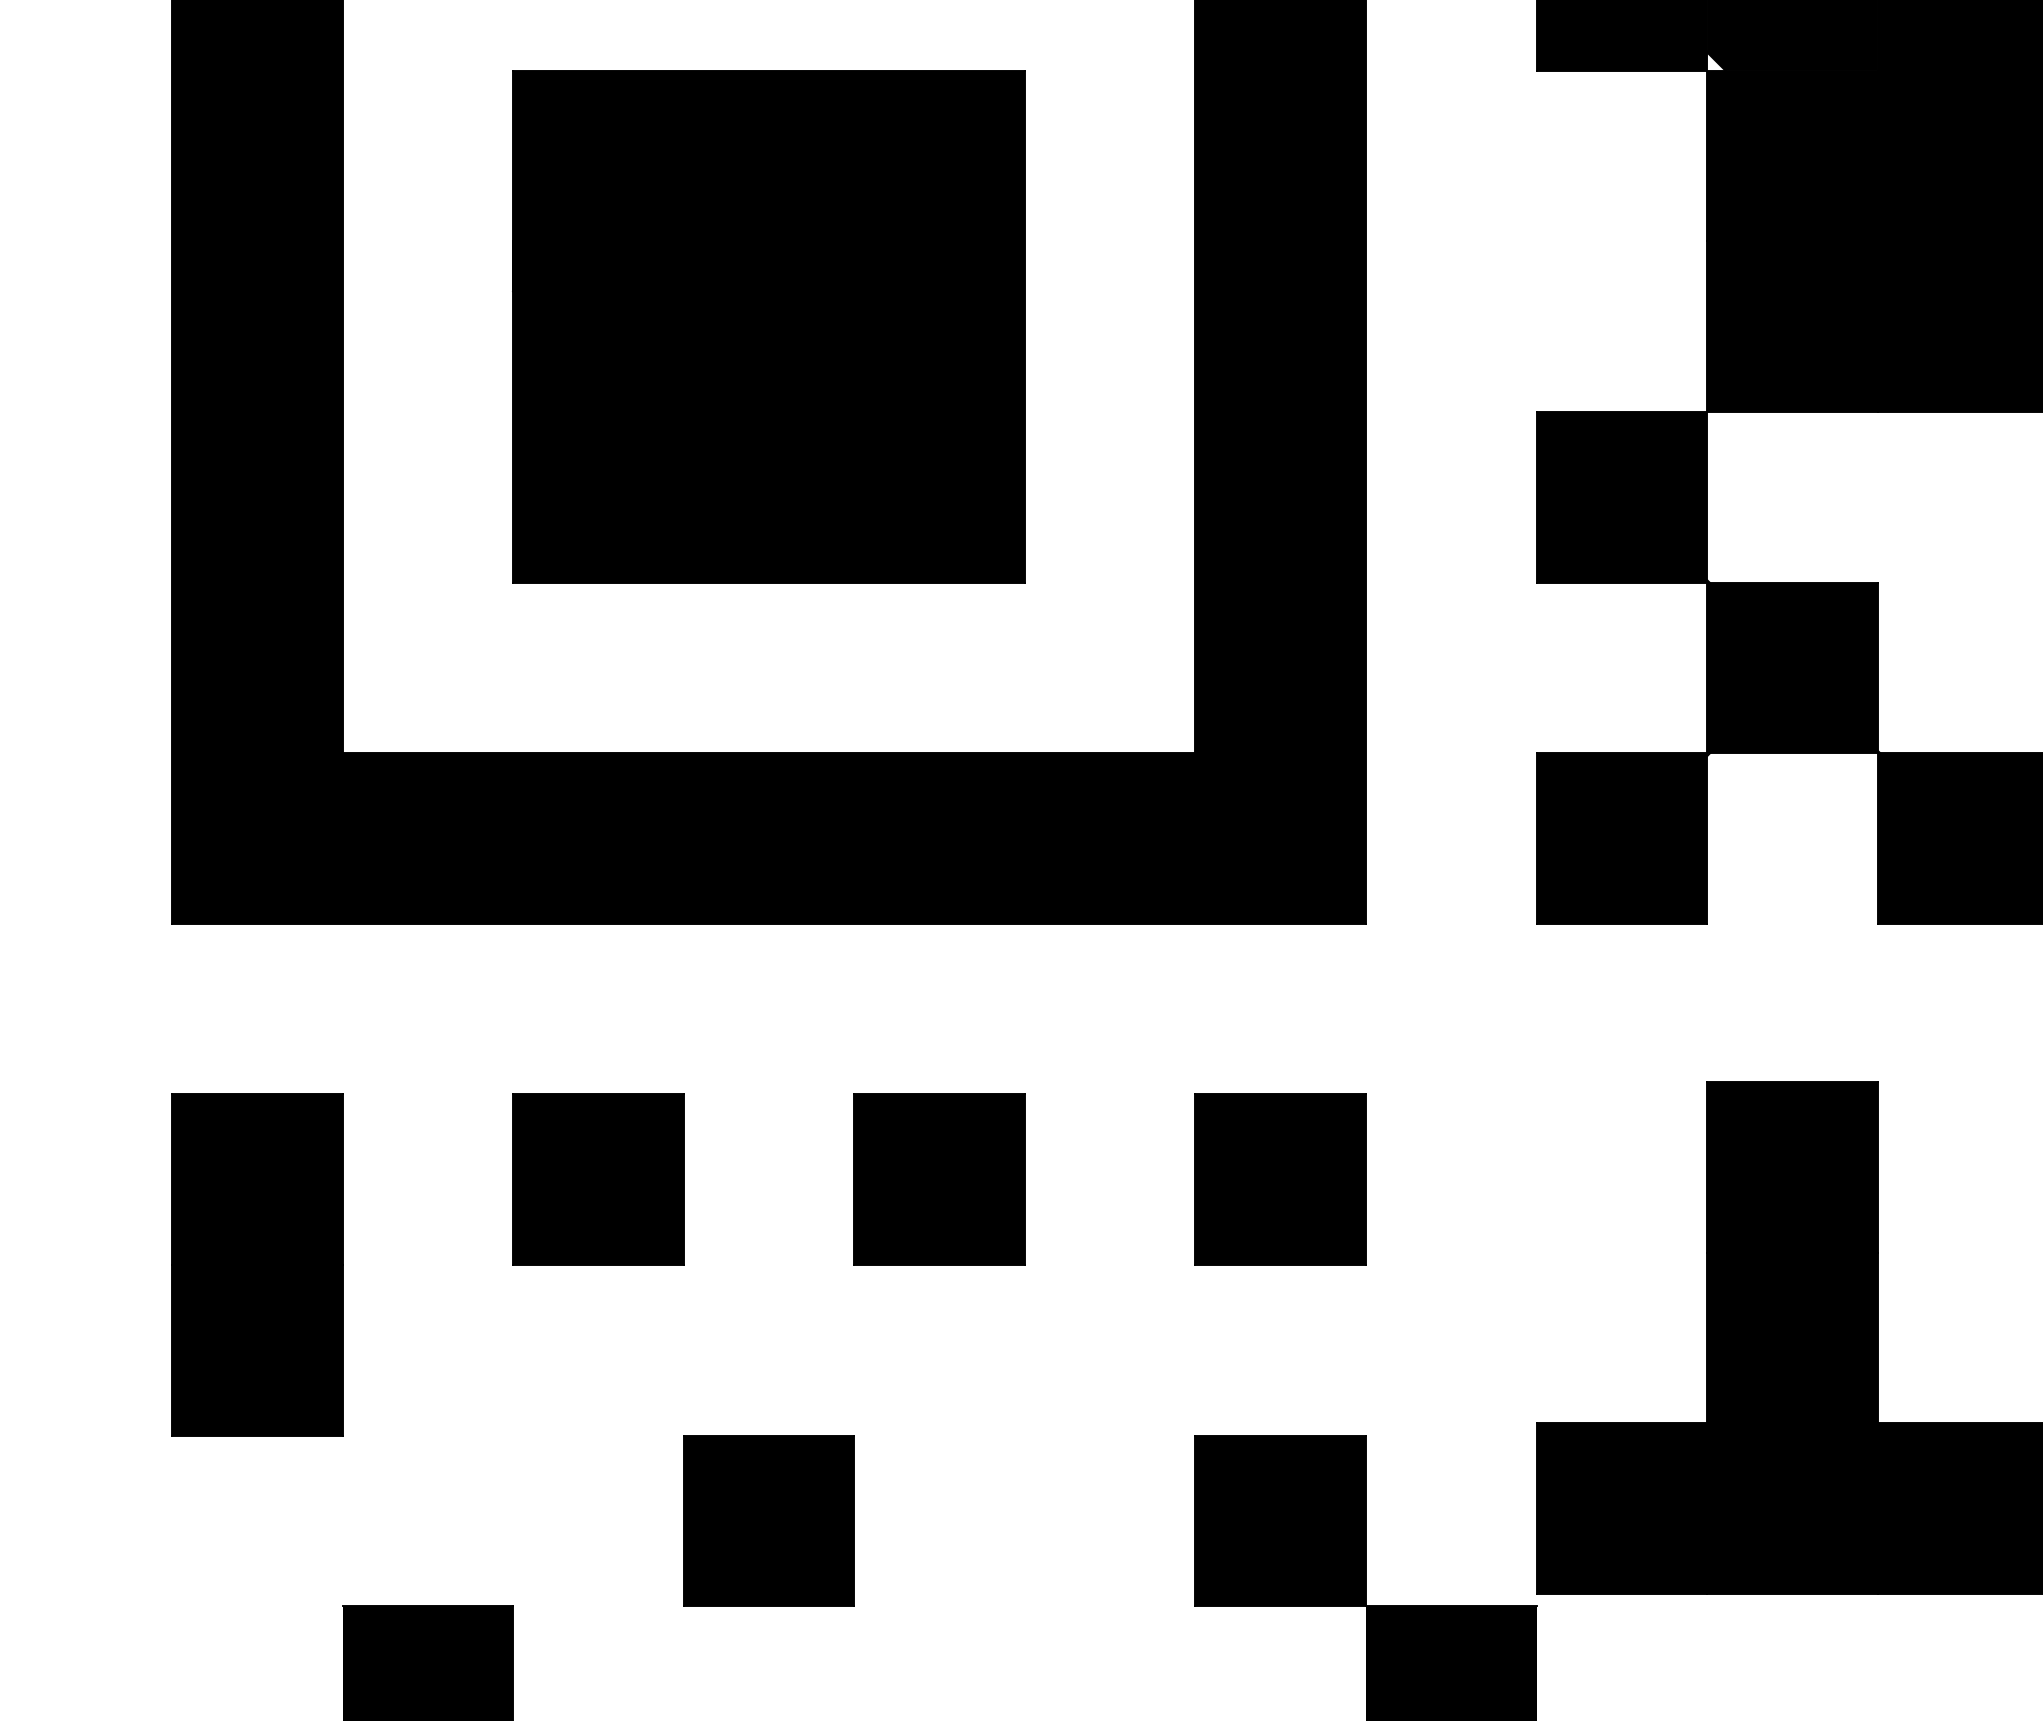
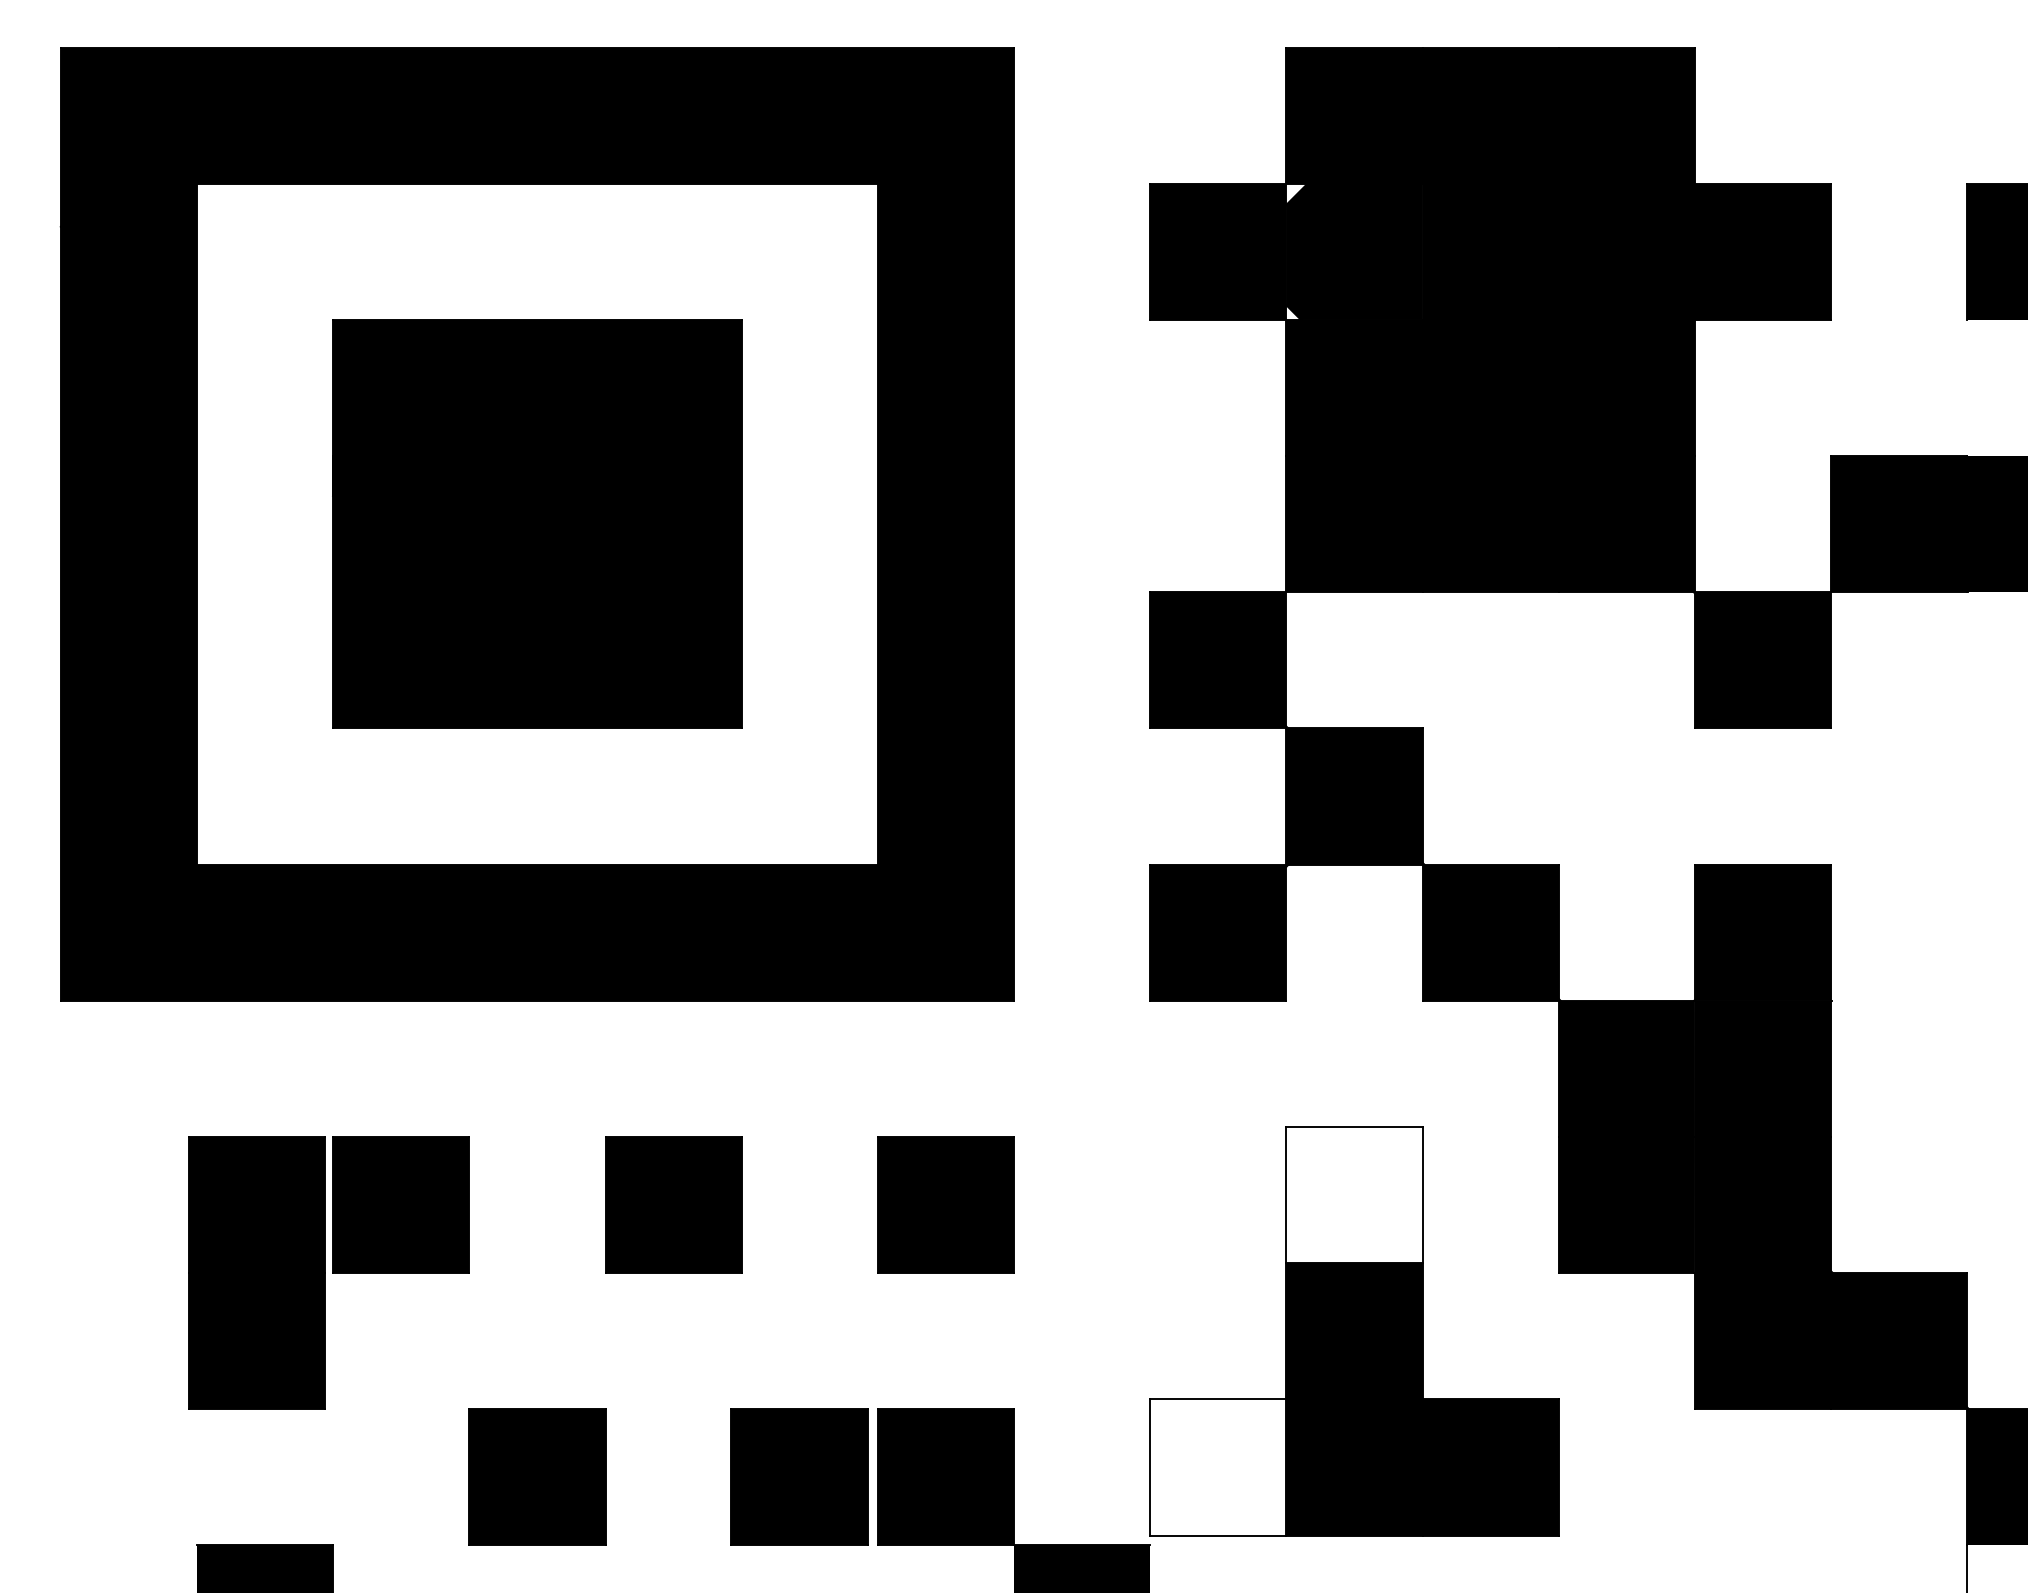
fill: (1792, 1167) -> (1354, 1195), removed
part: (256, 1264) -> (256, 1272), moved
fill: (1622, 1508) -> (1218, 1467), removed
part: (1097, 1519) -> (799, 1476), added

